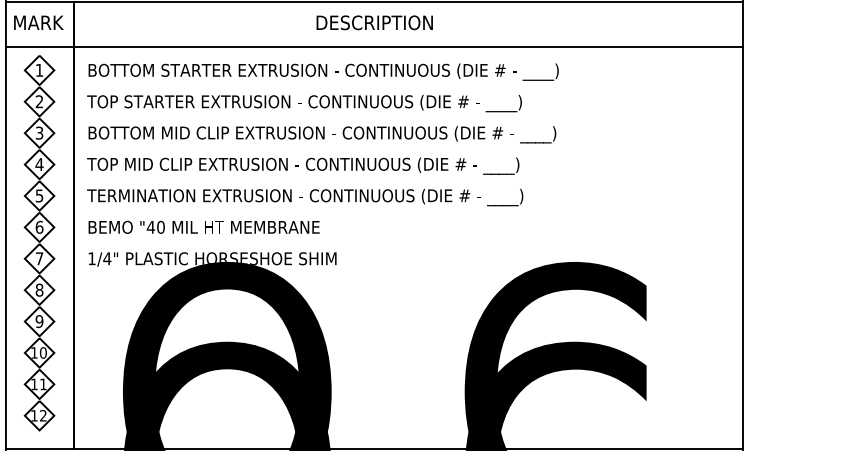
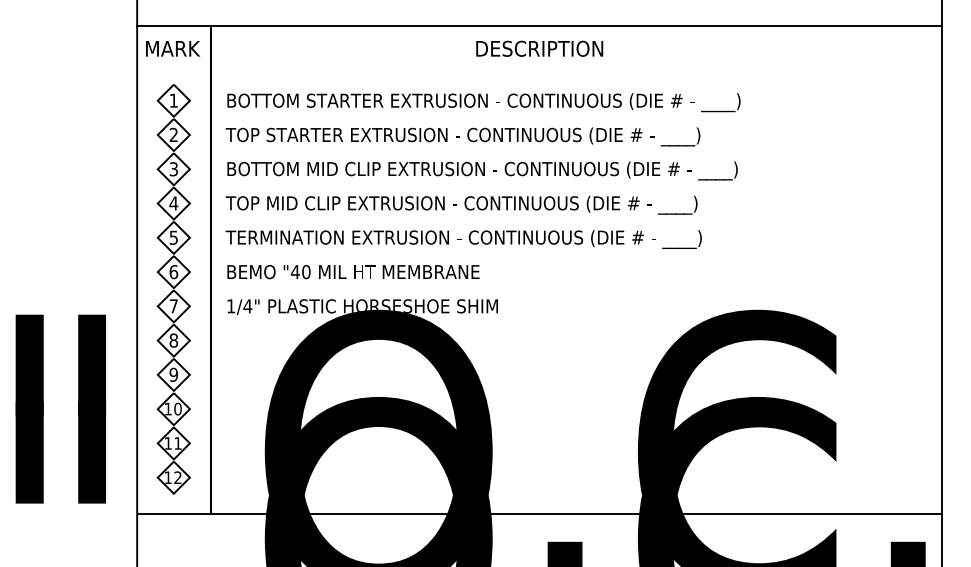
line: (374, 47) -> (539, 75), removed

